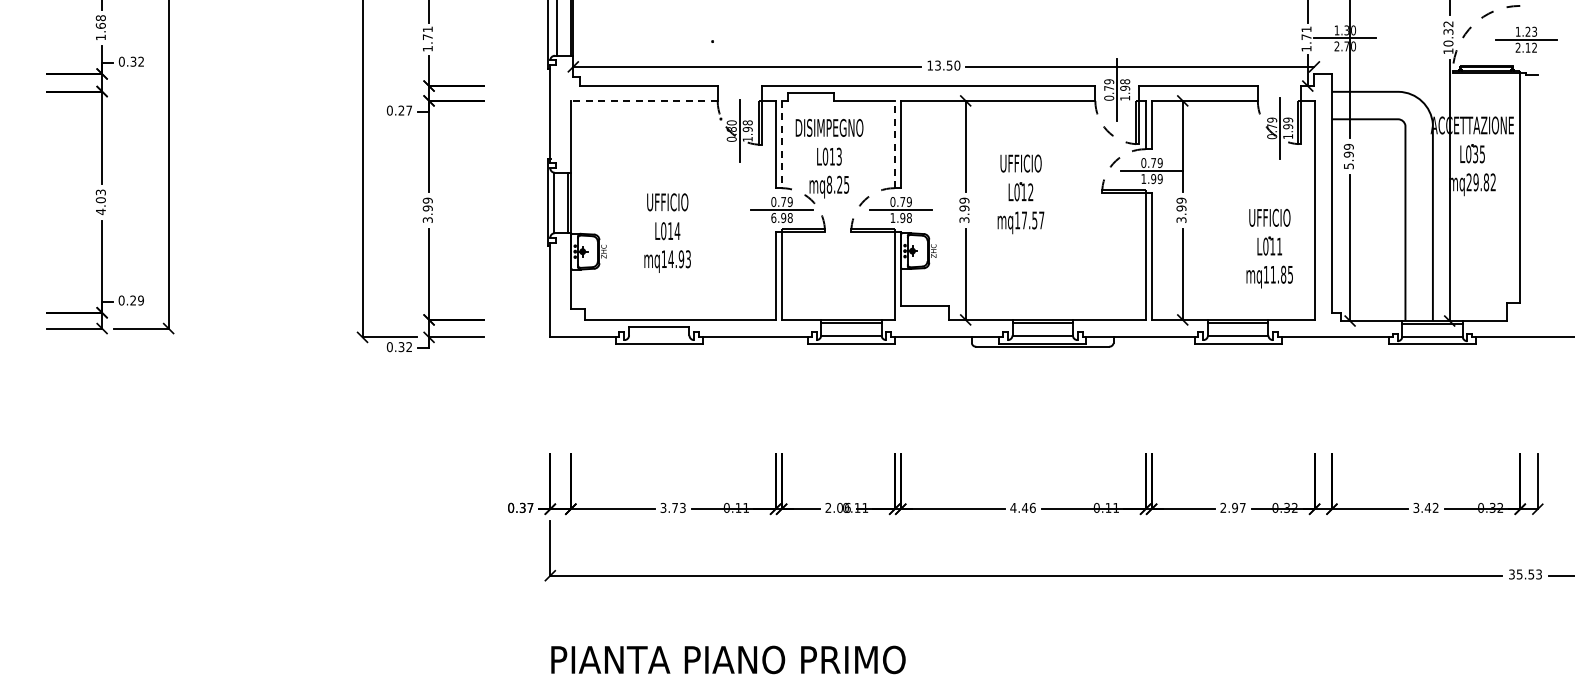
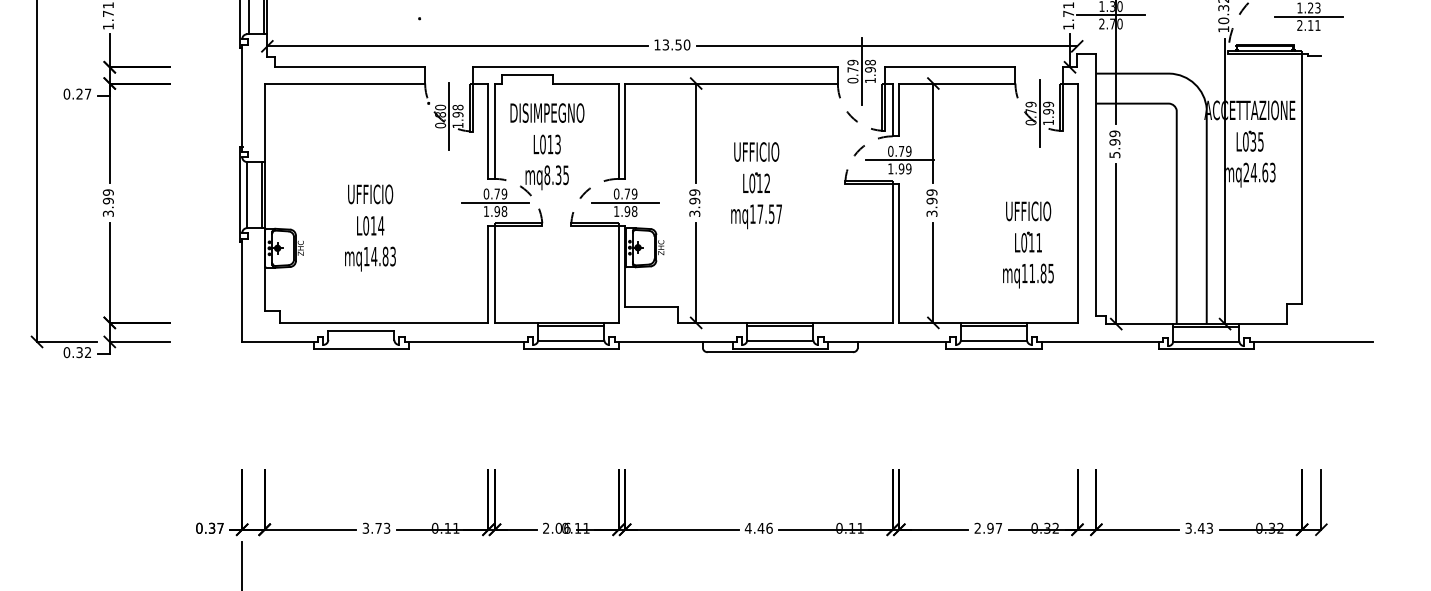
text: (1534, 47) -> (1317, 25), 2.12 -> 2.11
line: (643, 100) -> (344, 83), dashed -> solid
line: (781, 144) -> (494, 131), dashed -> solid
line: (894, 144) -> (618, 131), dashed -> solid
text: (1484, 182) -> (1263, 172), mq29.82 -> mq24.63
text: (839, 184) -> (558, 174), mq8.25 -> mq8.35
text: (773, 217) -> (486, 210), 6.98 -> 1.98
text: (681, 259) -> (385, 256), mq14.93 -> mq14.83
text: (1435, 507) -> (1209, 527), 3.42 -> 3.43

